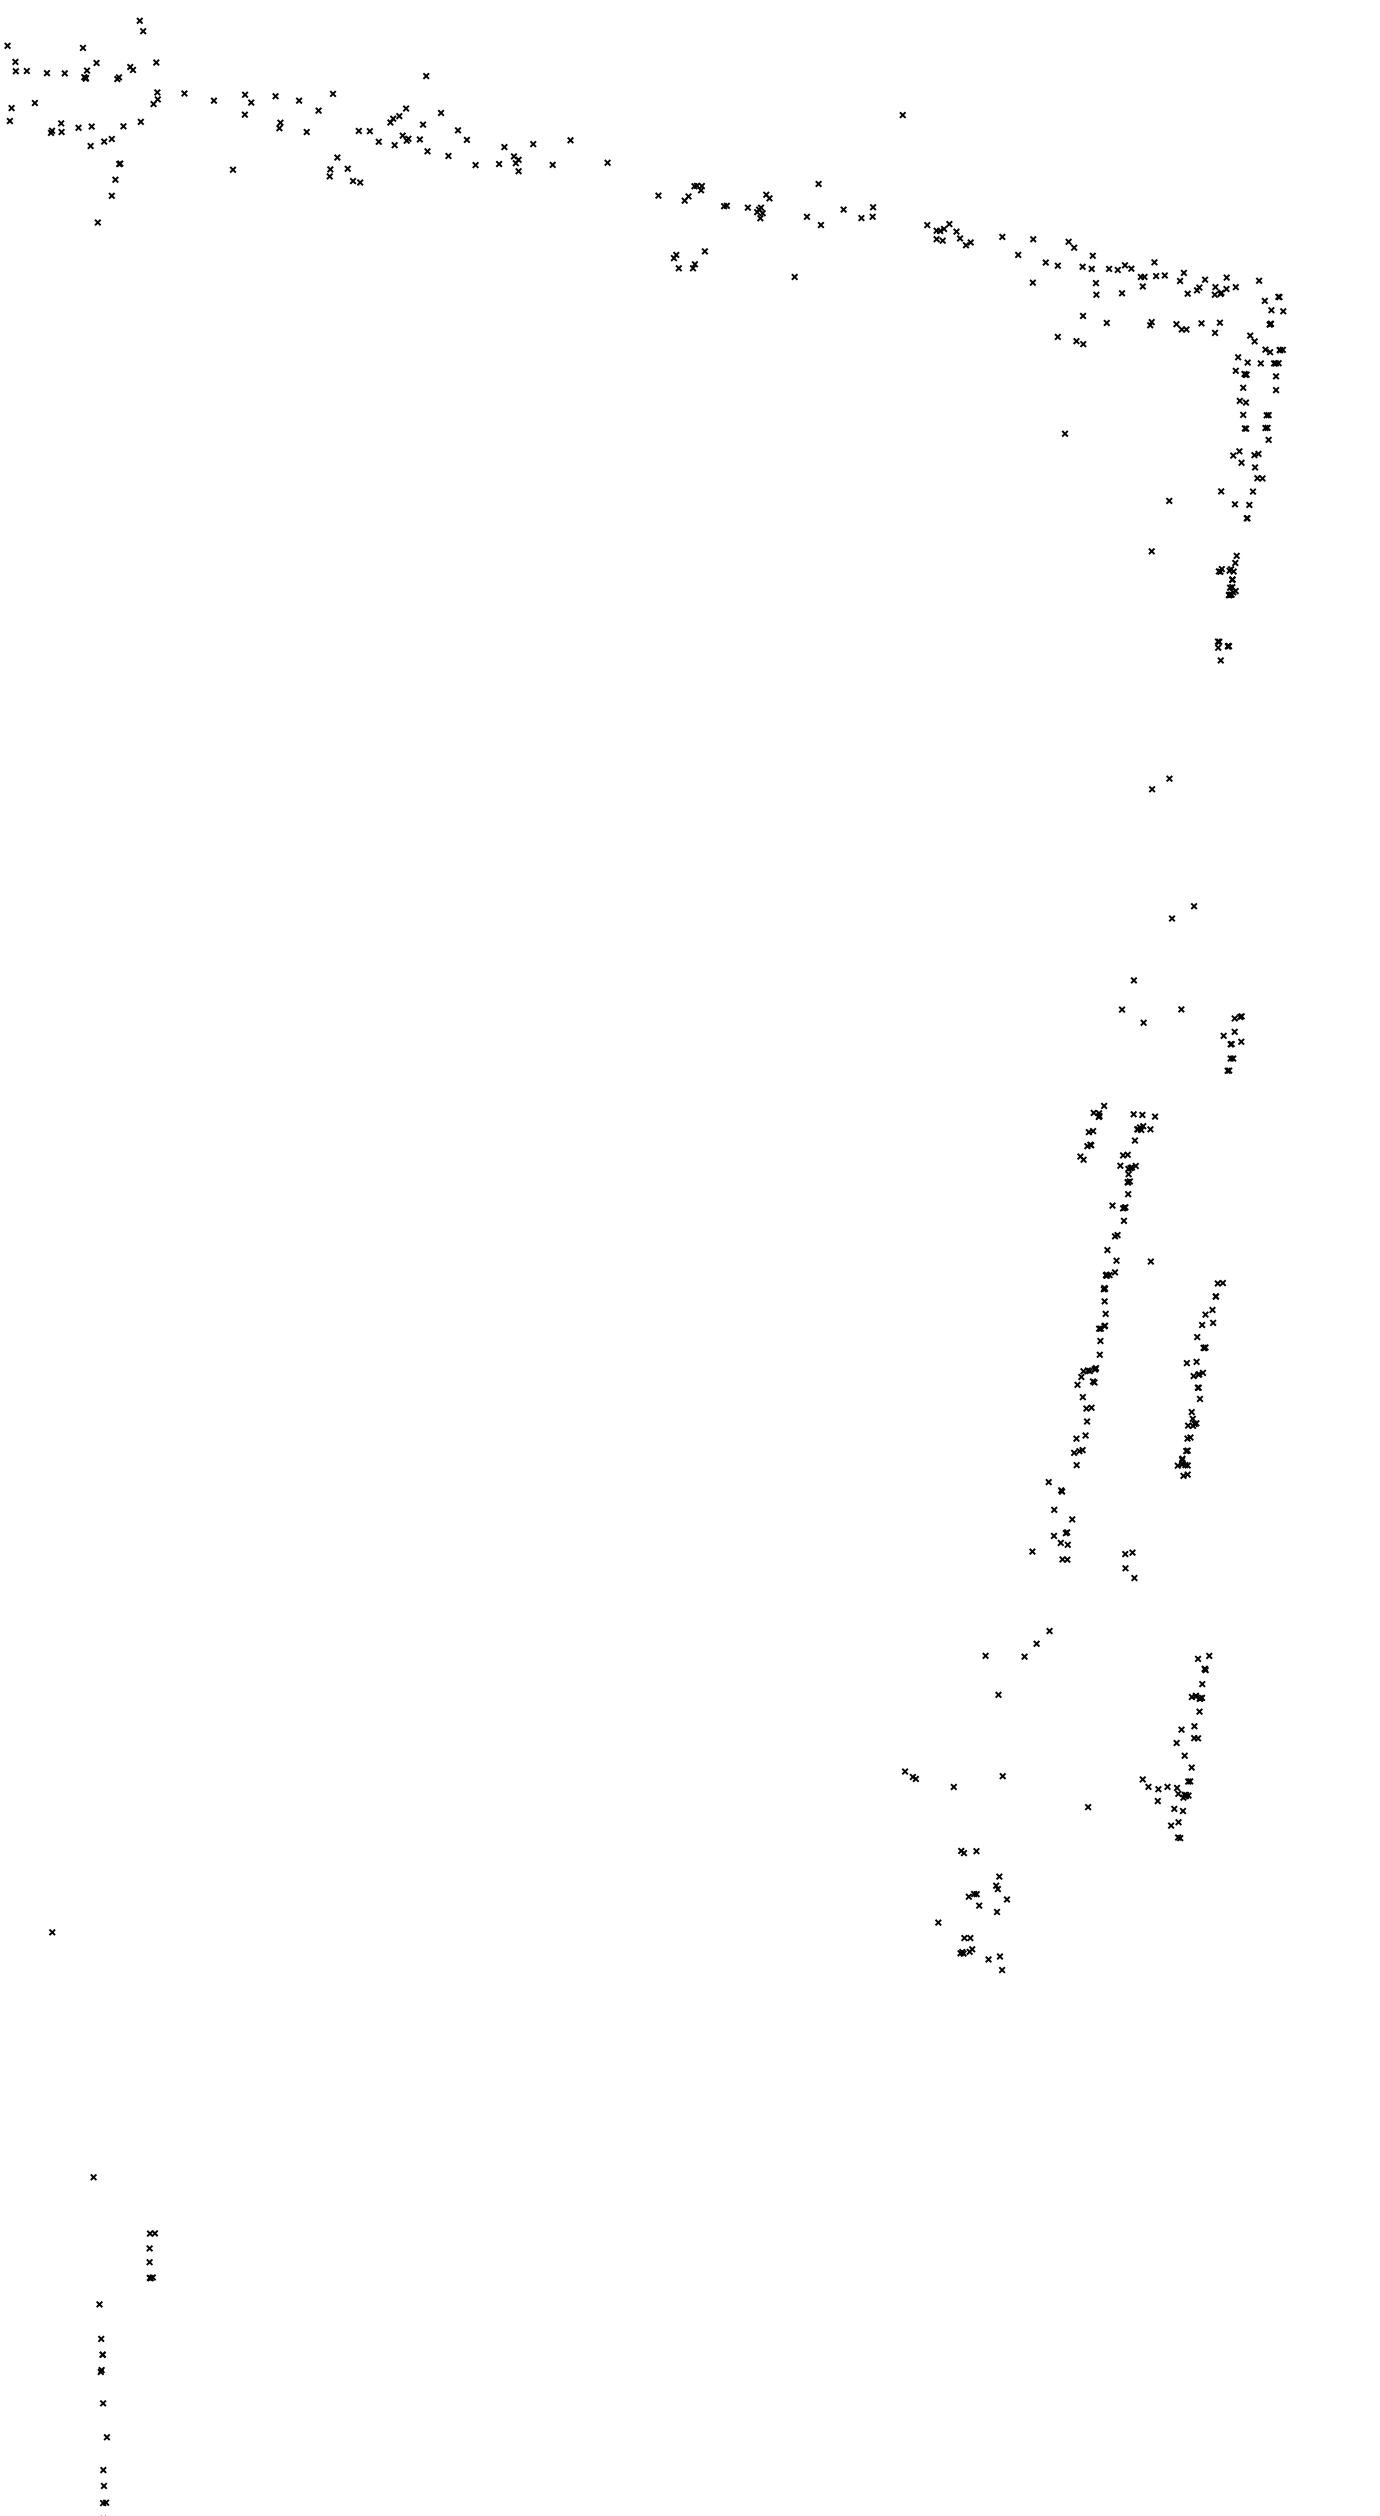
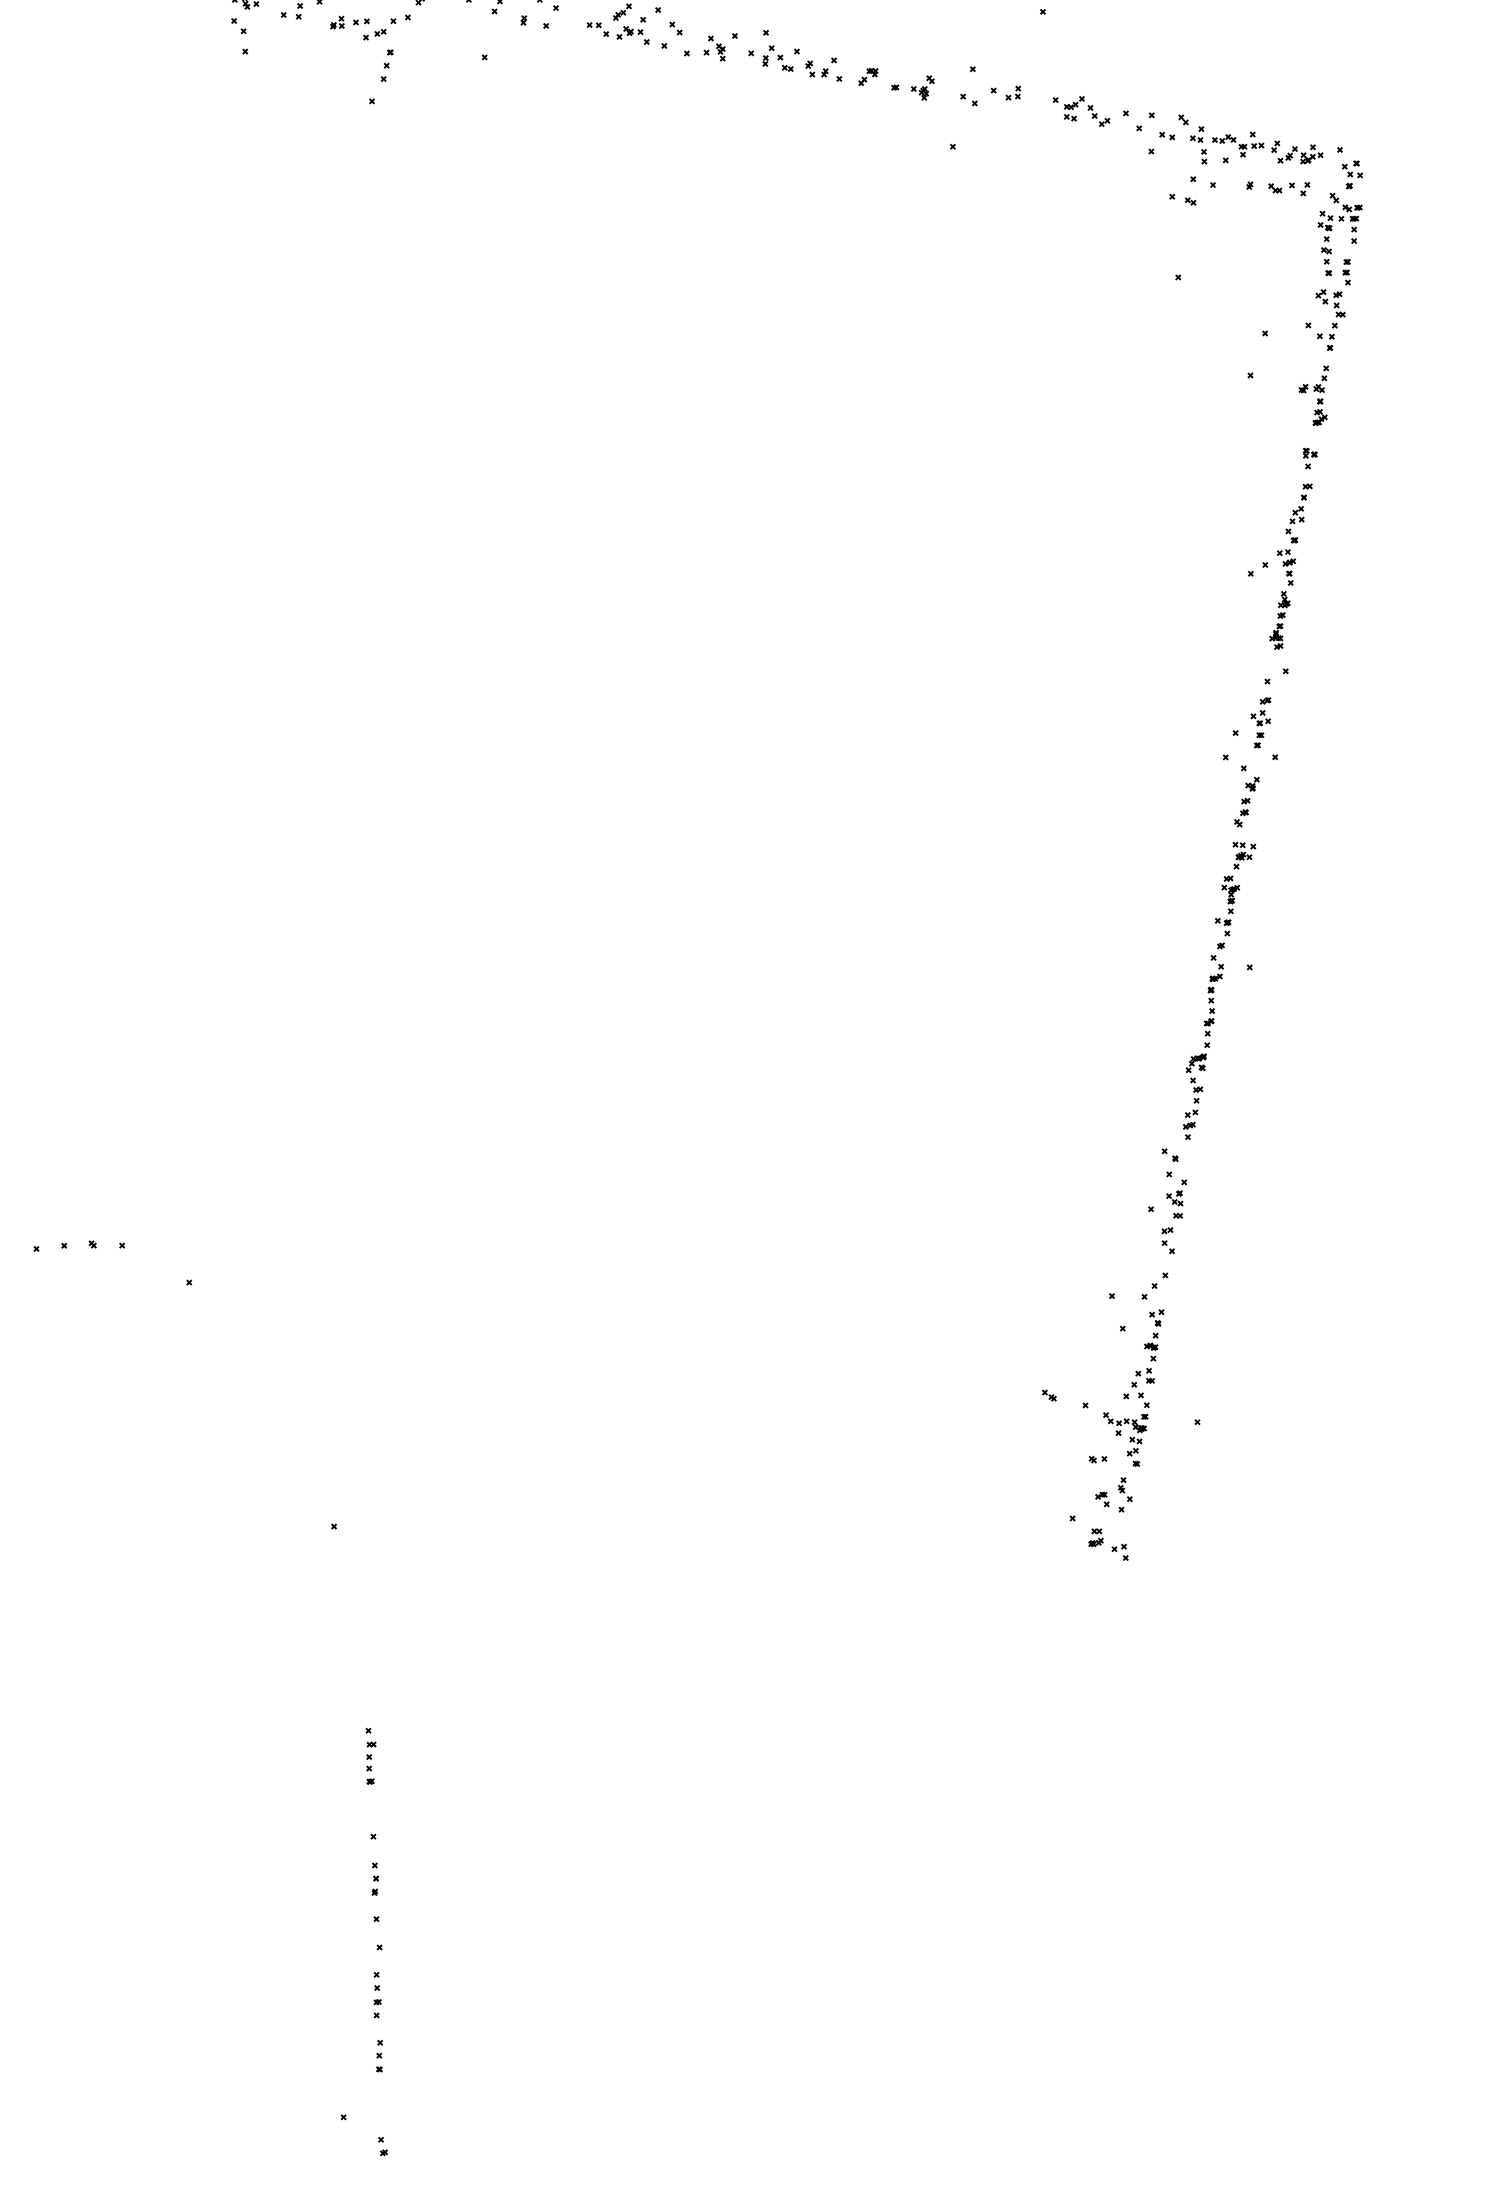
part: (344, 169) -> (777, 58), moved
part: (948, 234) -> (1081, 111), size x1.43
part: (688, 259) -> (820, 67), moved
part: (1227, 575) -> (1313, 395), size x1.67
part: (1232, 1043) -> (1260, 722), moved
part: (1091, 1132) -> (1246, 801), moved
part: (1199, 1379) -> (1290, 566), moved
part: (1128, 1565) -> (1167, 1240), moved
part: (1175, 1746) -> (1133, 1387), moved
part: (152, 2254) -> (371, 1762), moved

